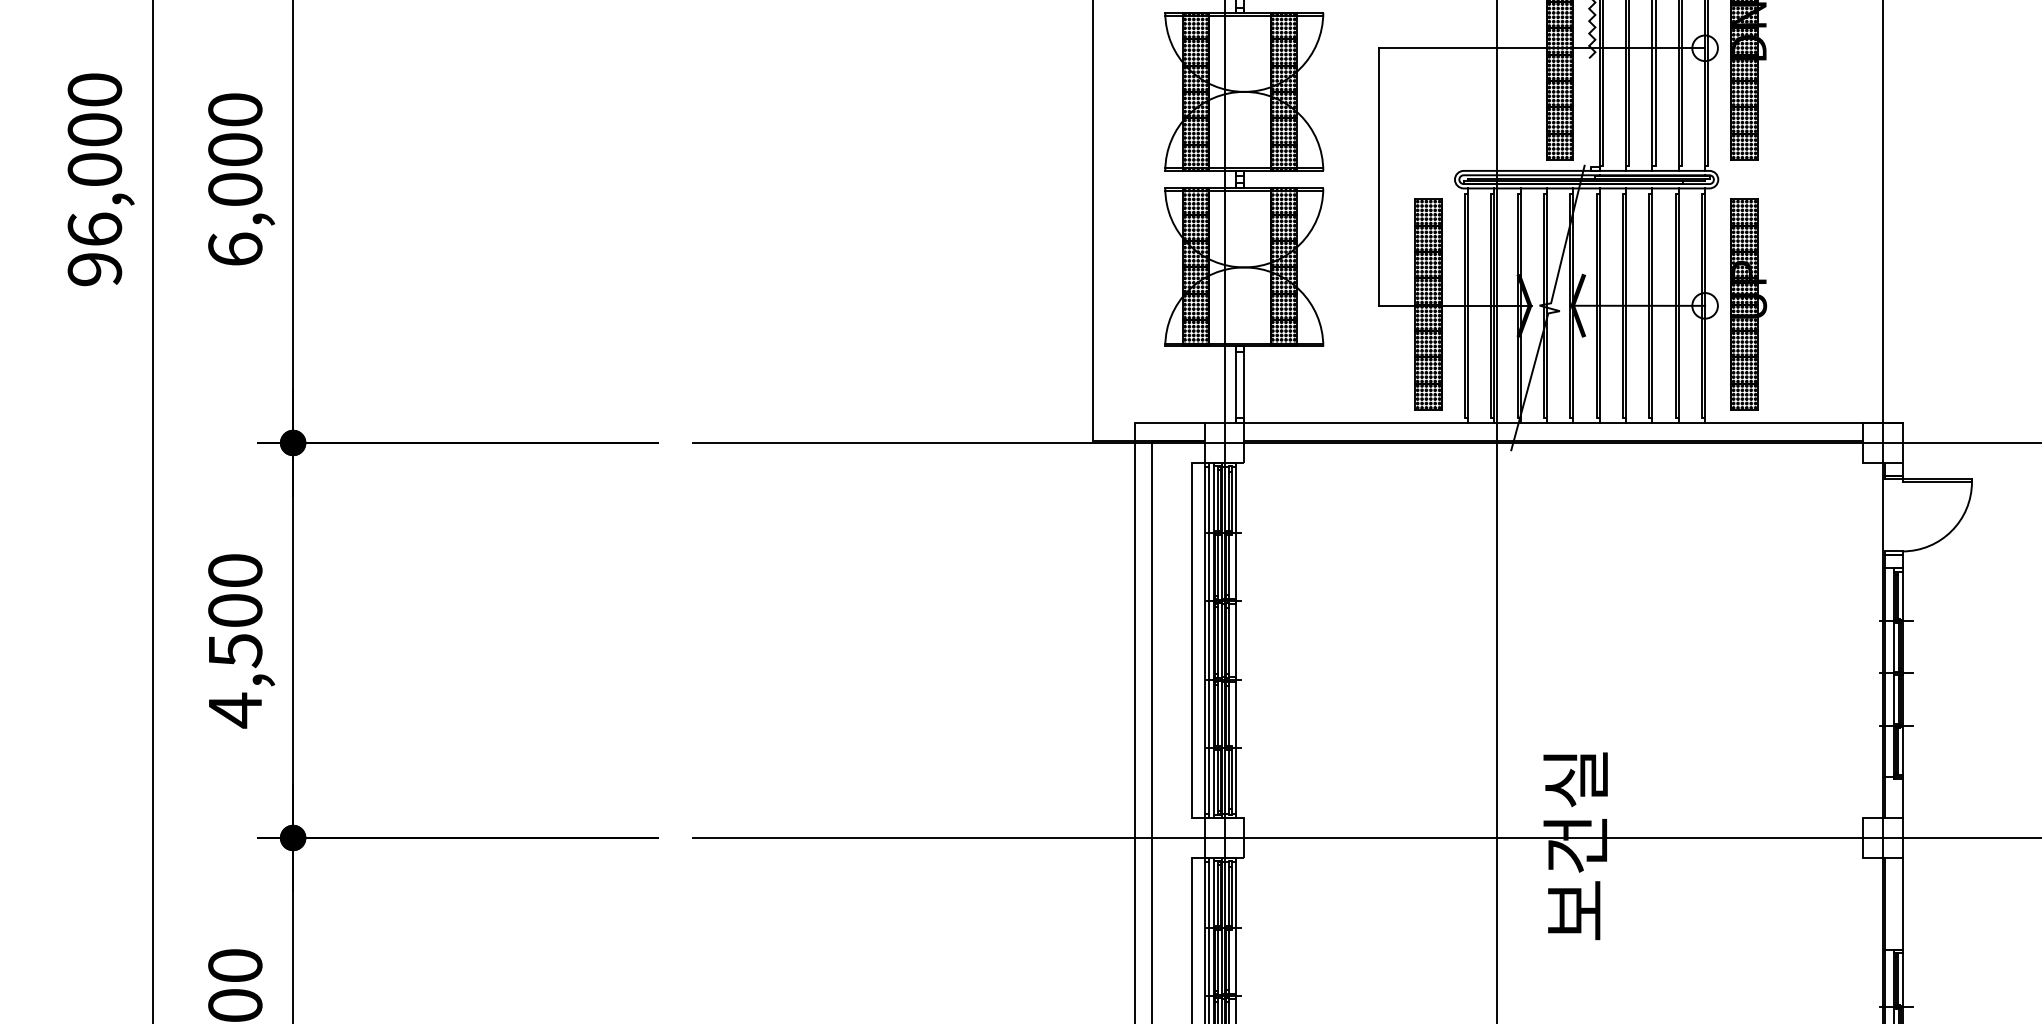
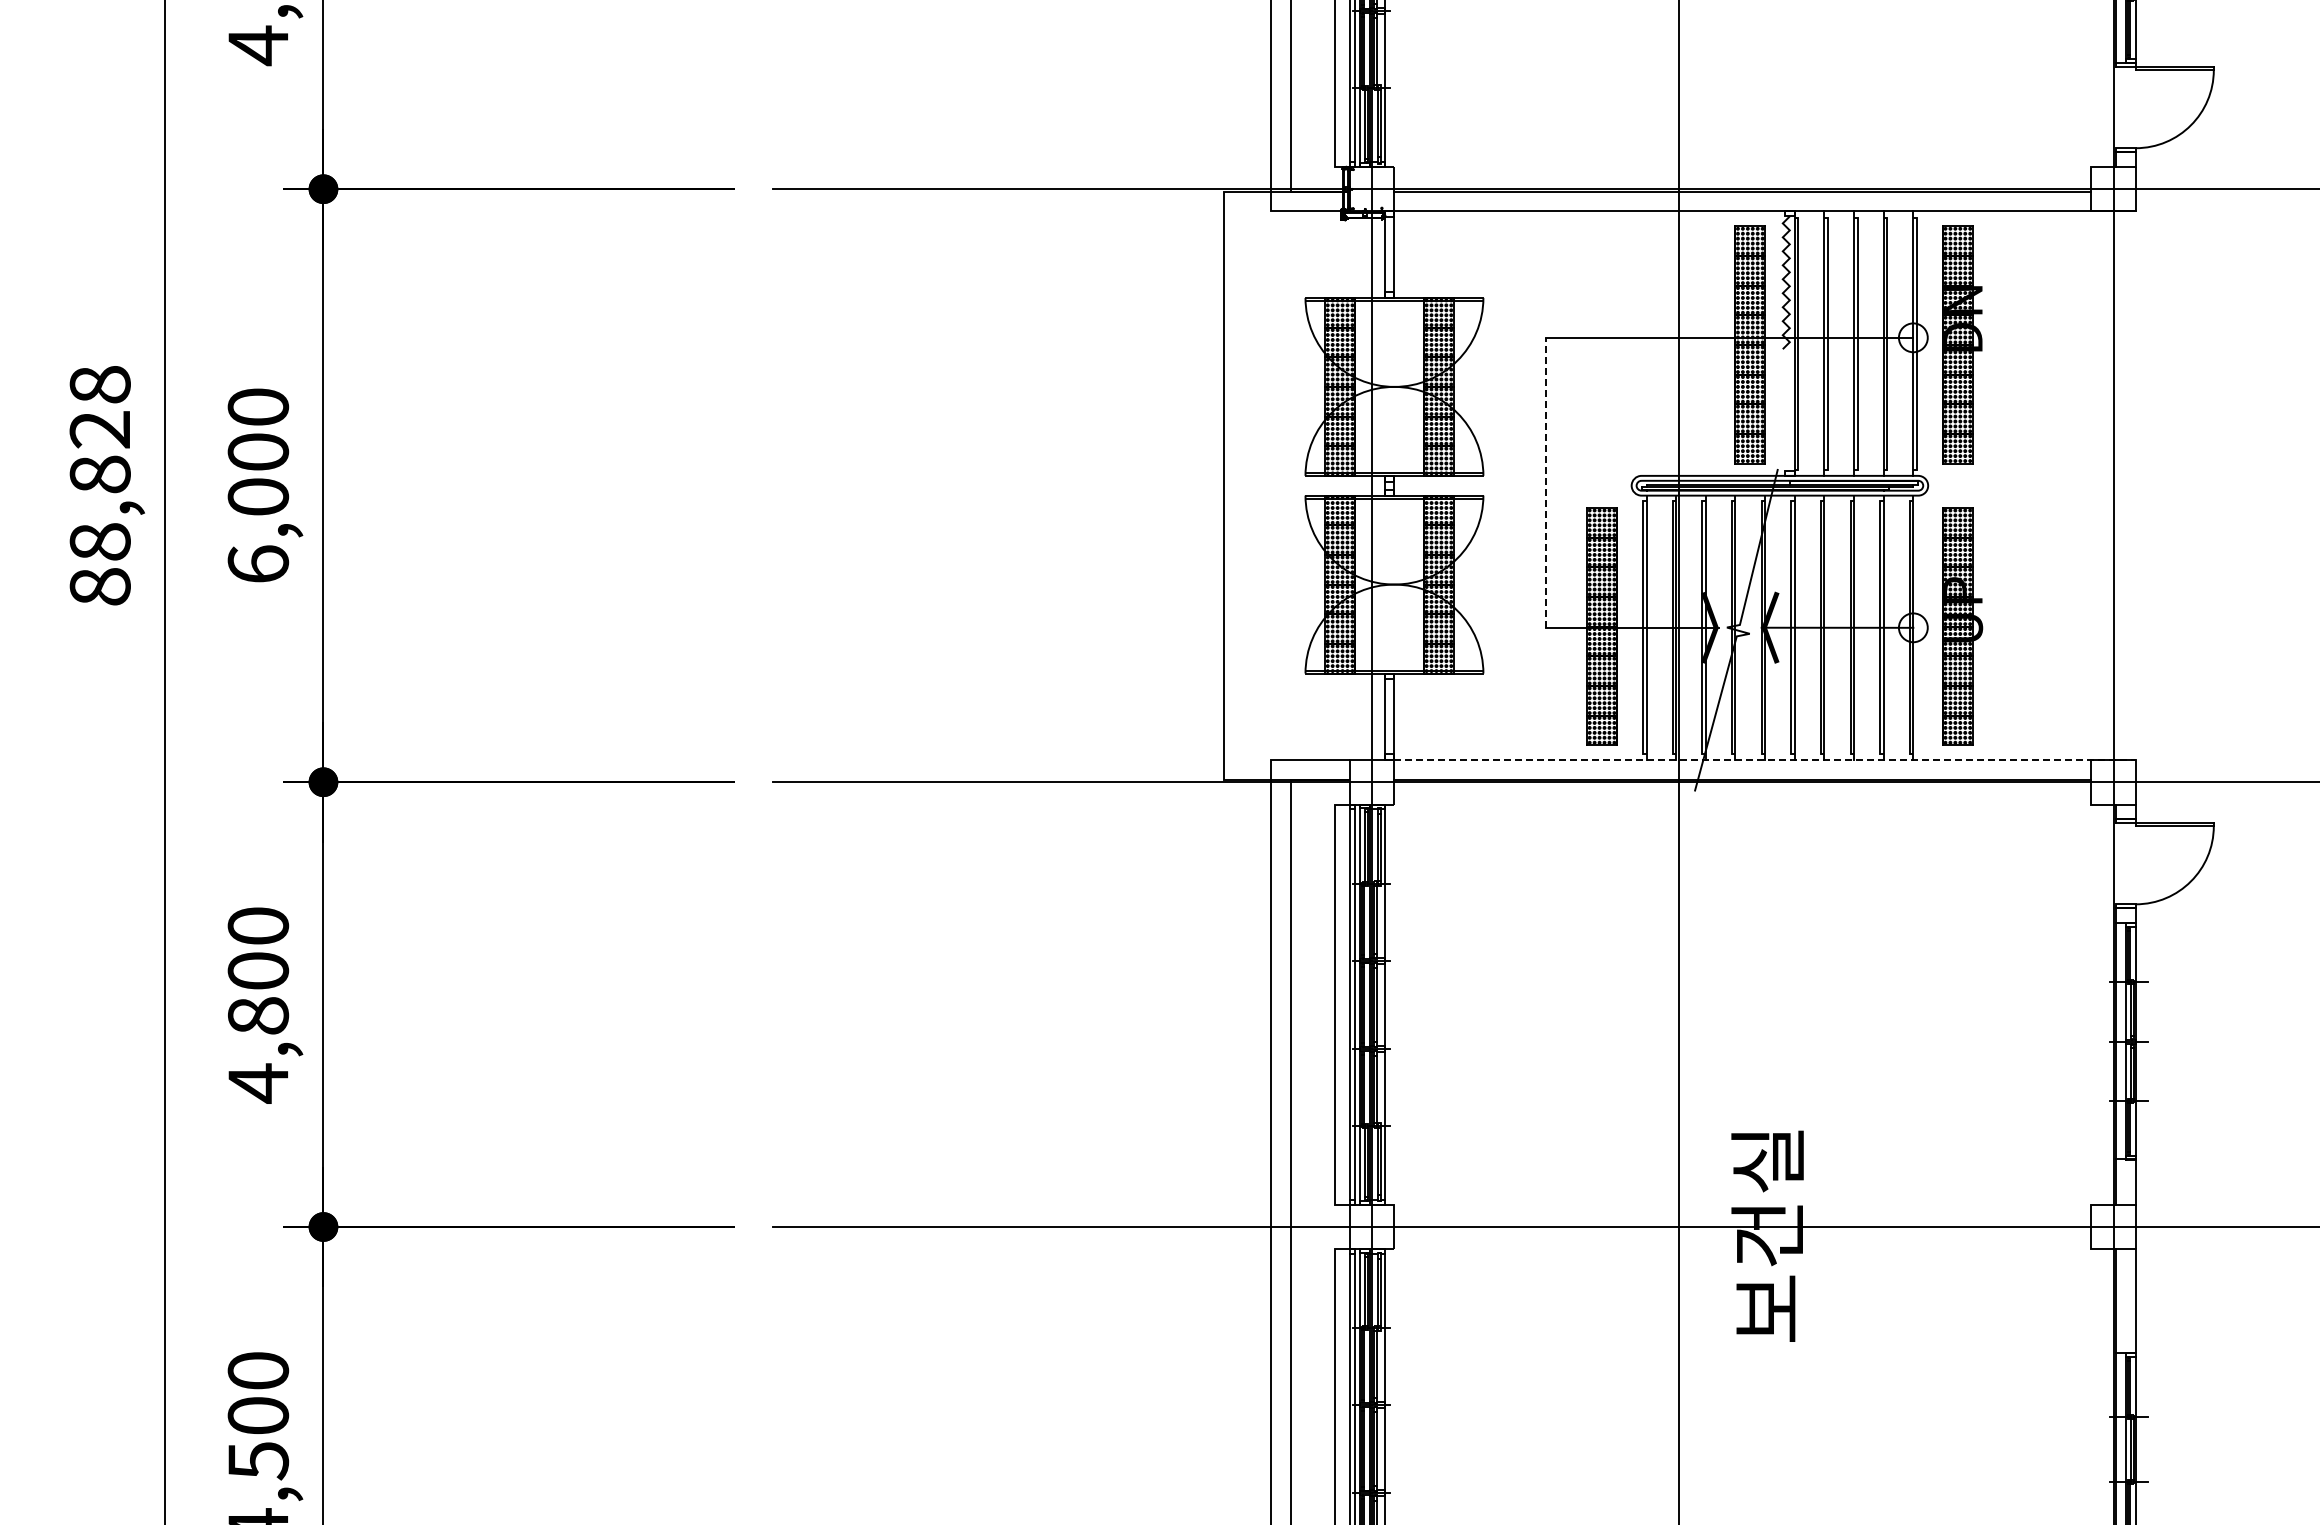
line: (1379, 176) -> (1546, 482), solid -> dashed
text: (94, 179) -> (99, 485), 96,000 -> 88,828
line: (1573, 423) -> (1765, 760), solid -> dashed
text: (235, 651) -> (258, 1016), 4,500 -> 4,800

